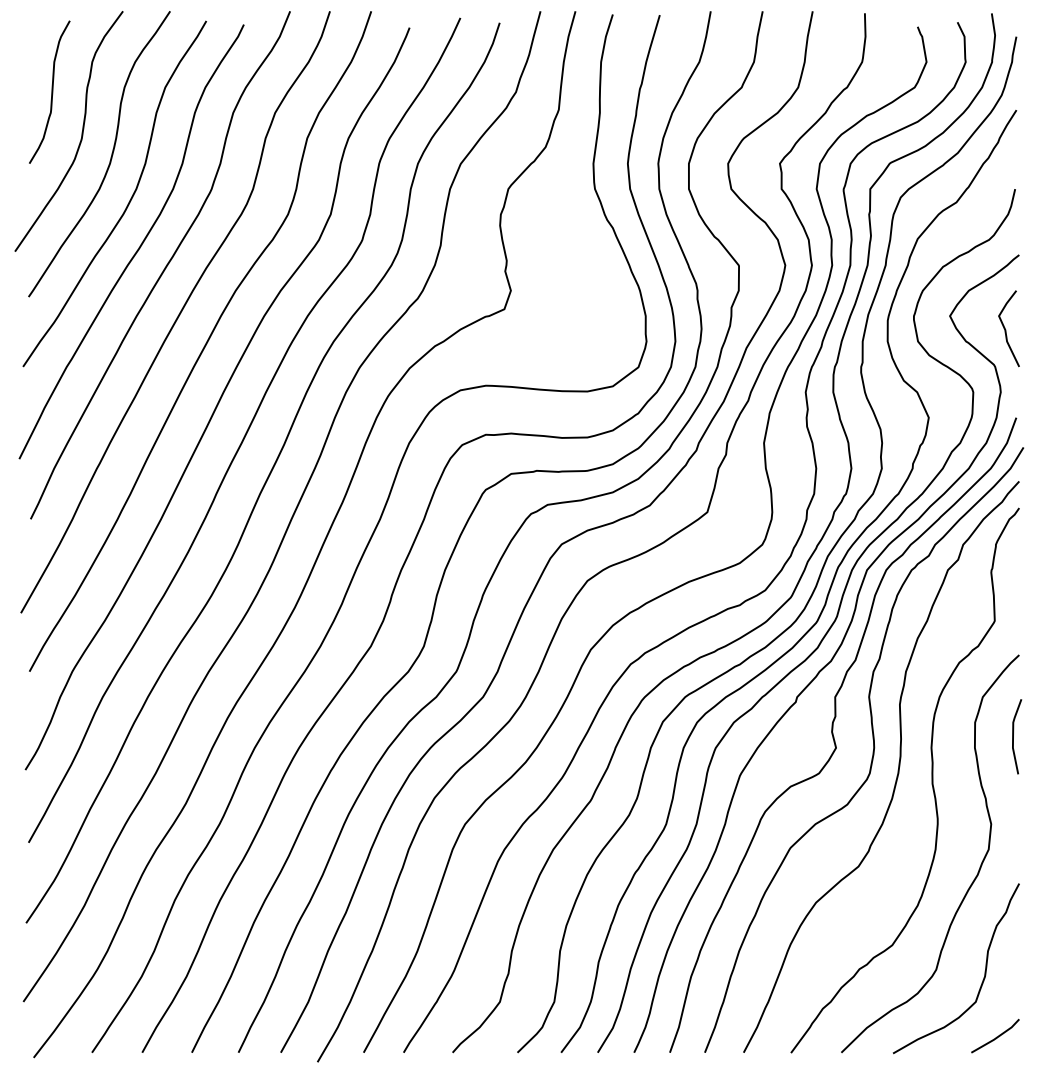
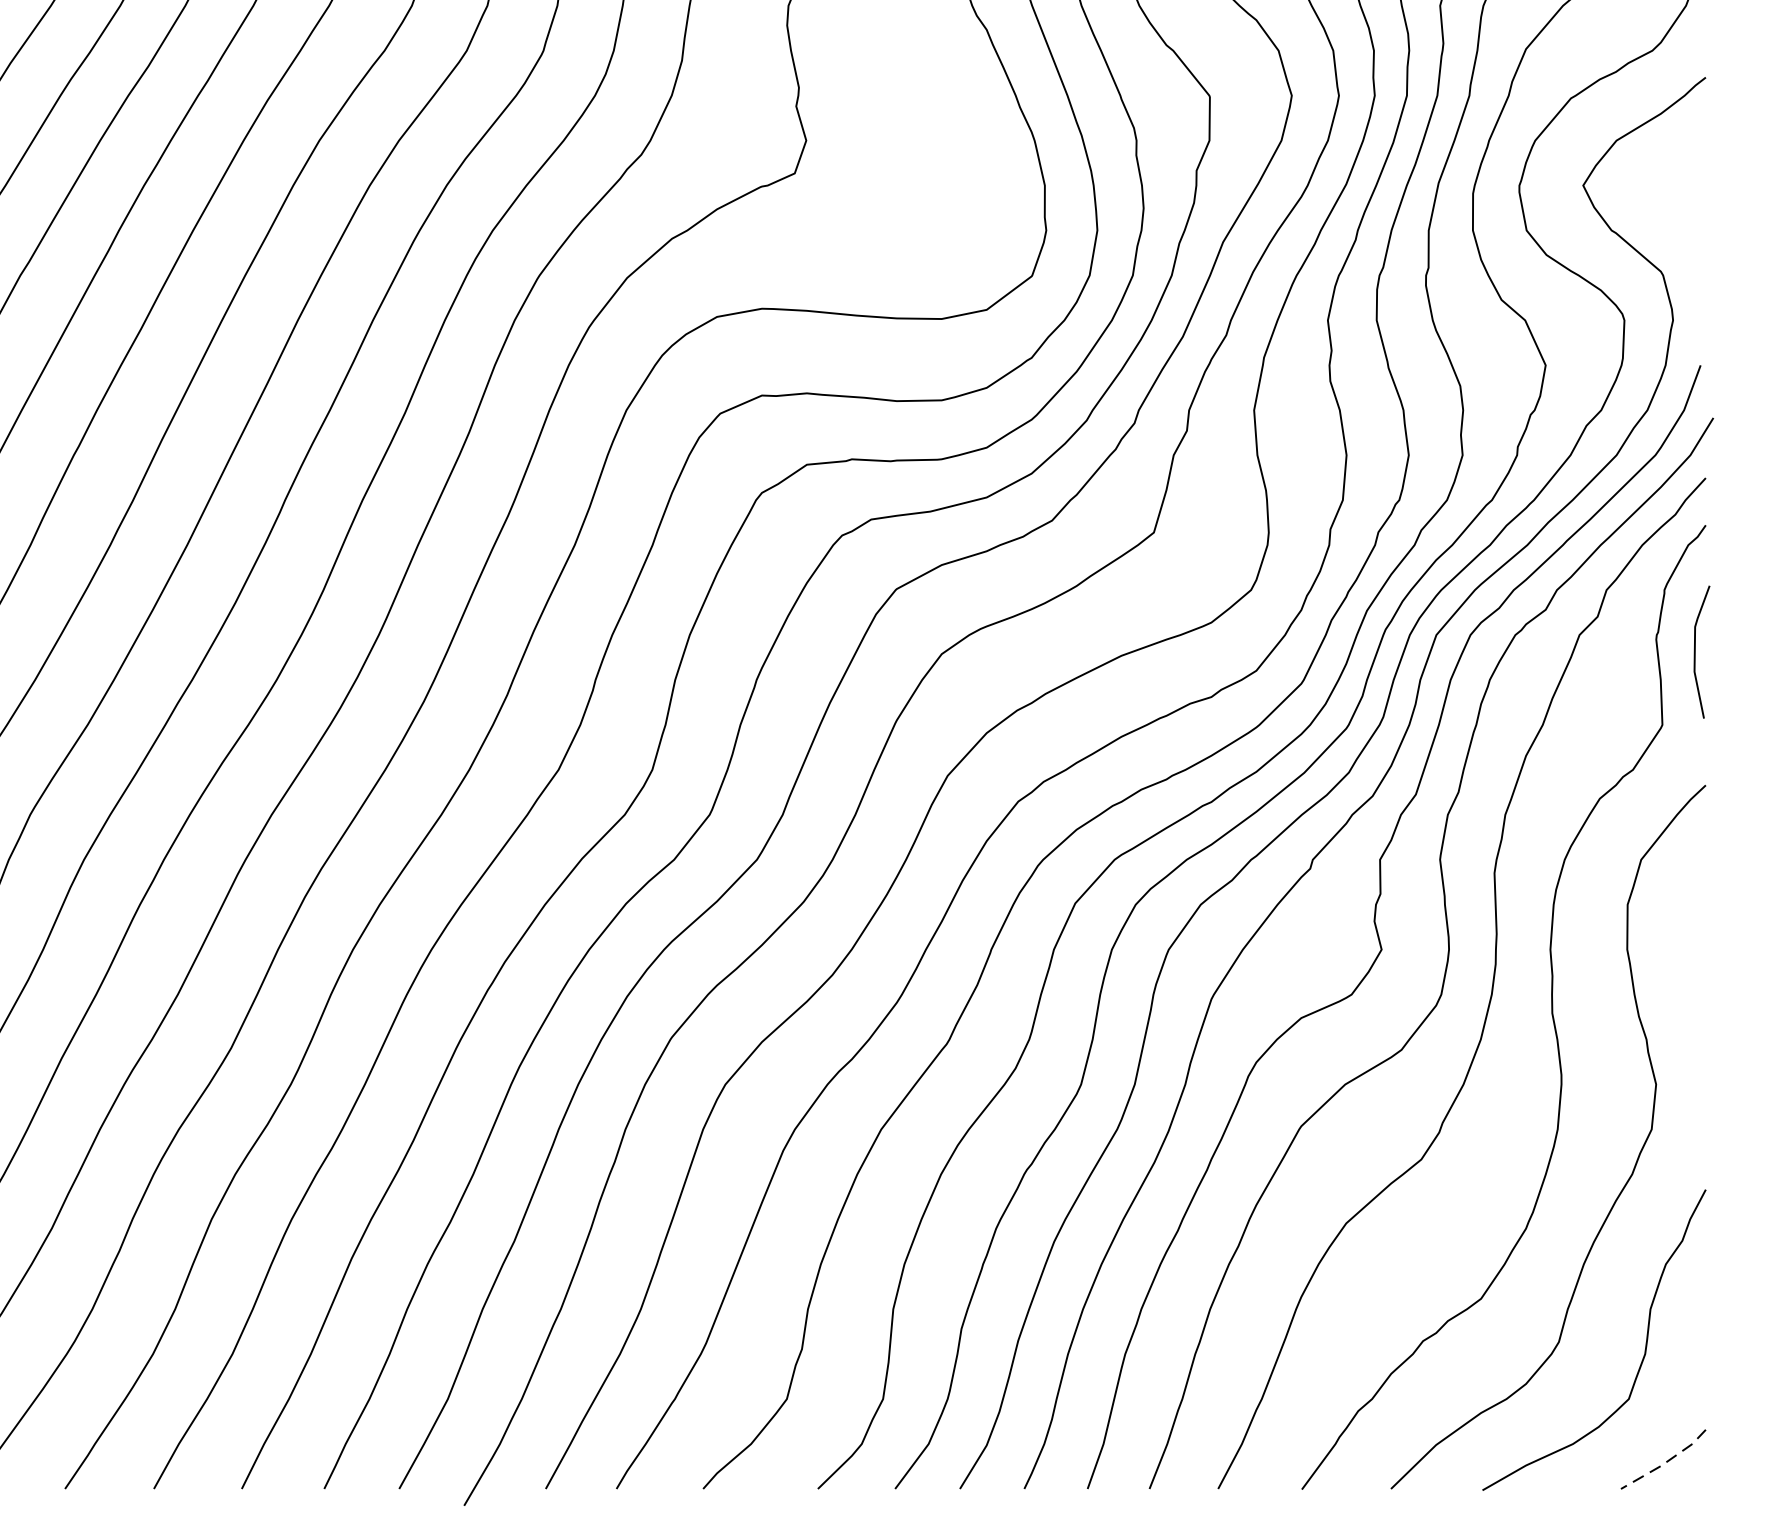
curve: (1006, 329) -> (1683, 209), removed
line: (1013, 736) -> (1695, 651), moved
line: (996, 1038) -> (1665, 1463), solid -> dashed

